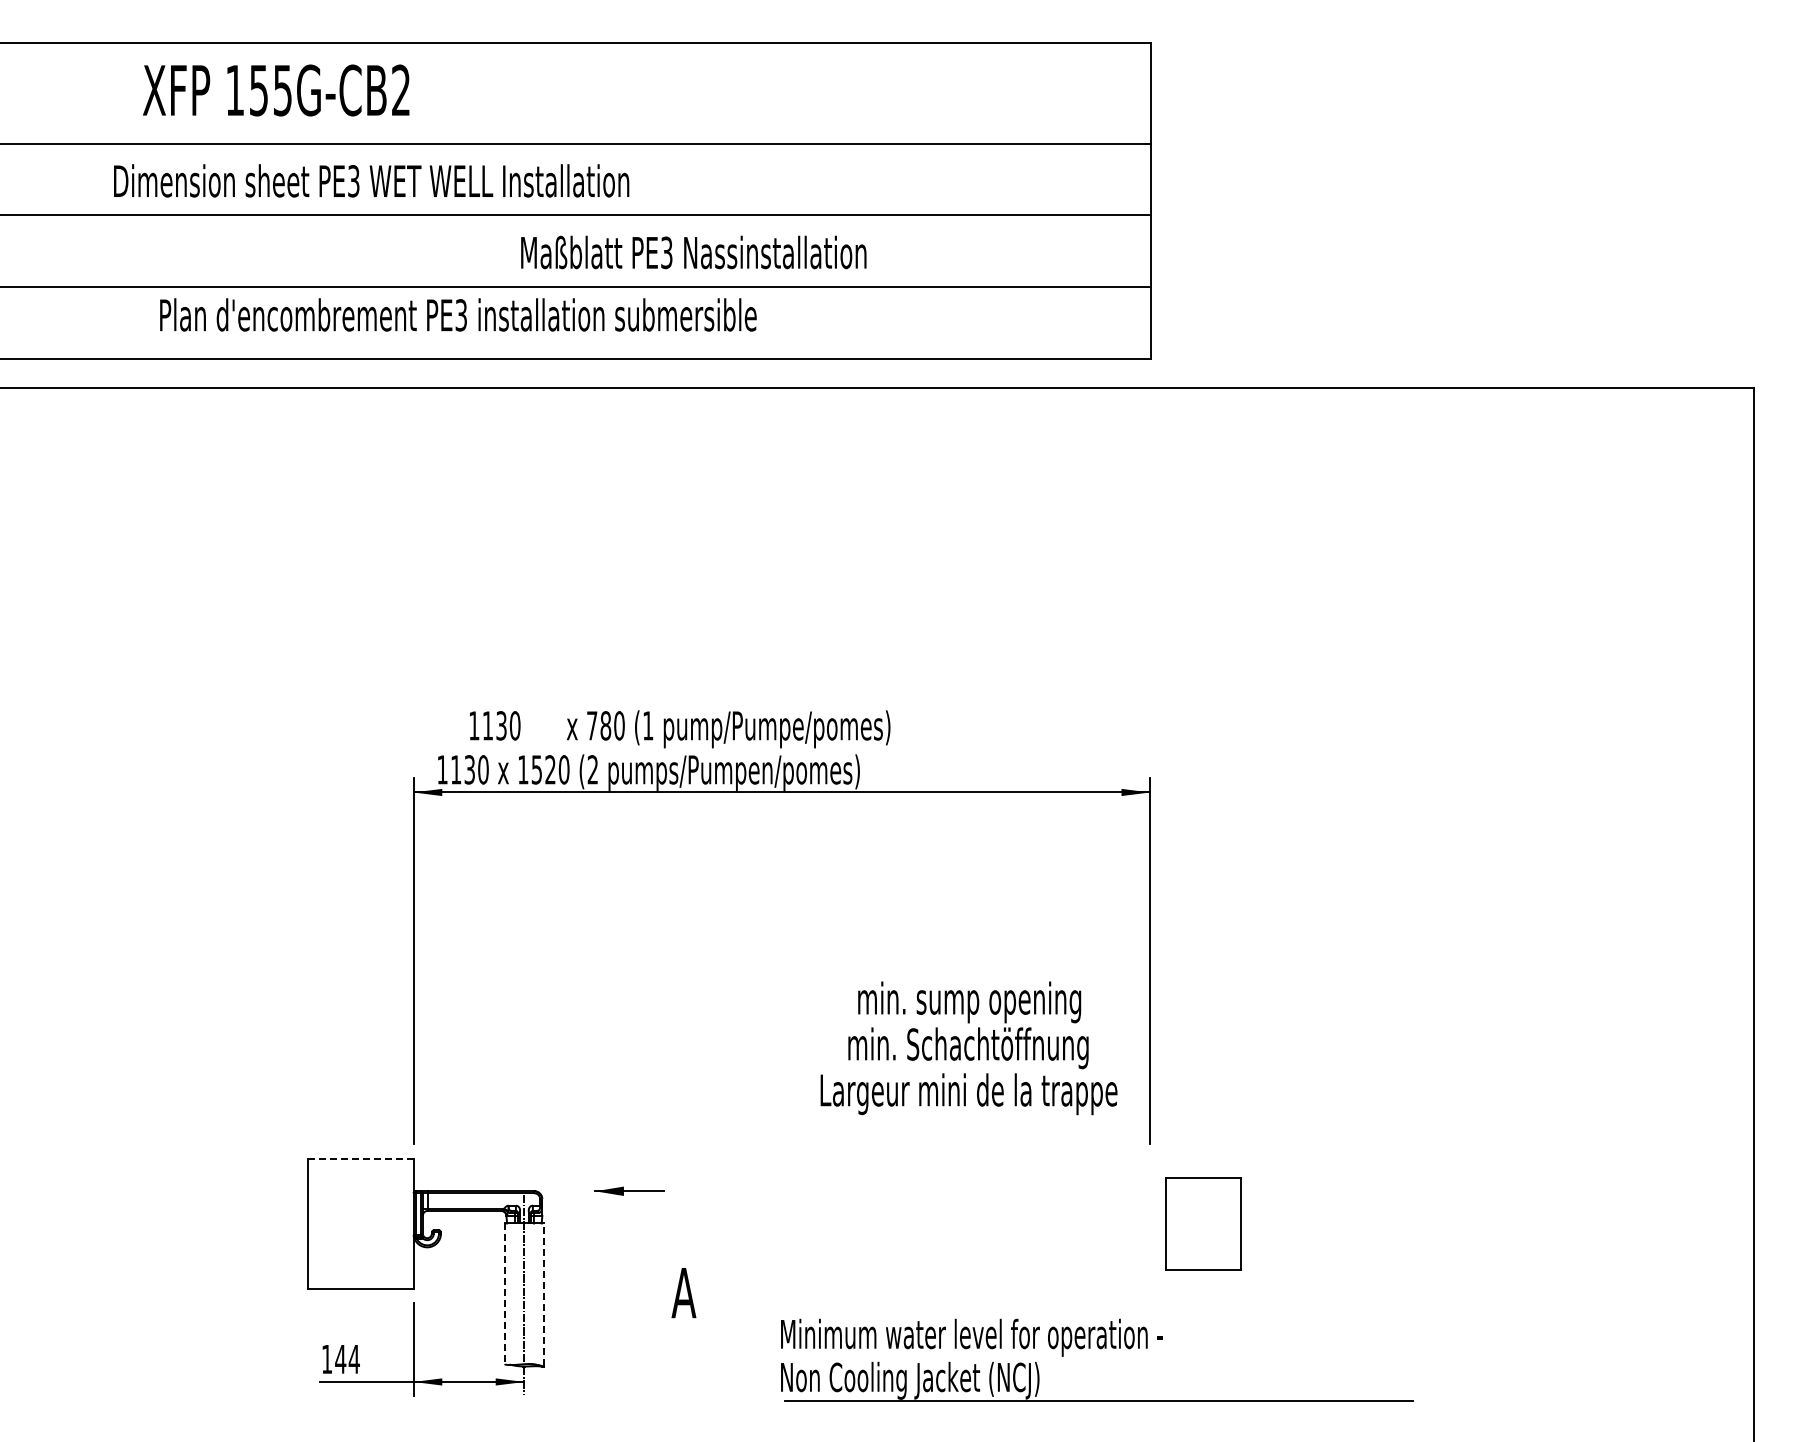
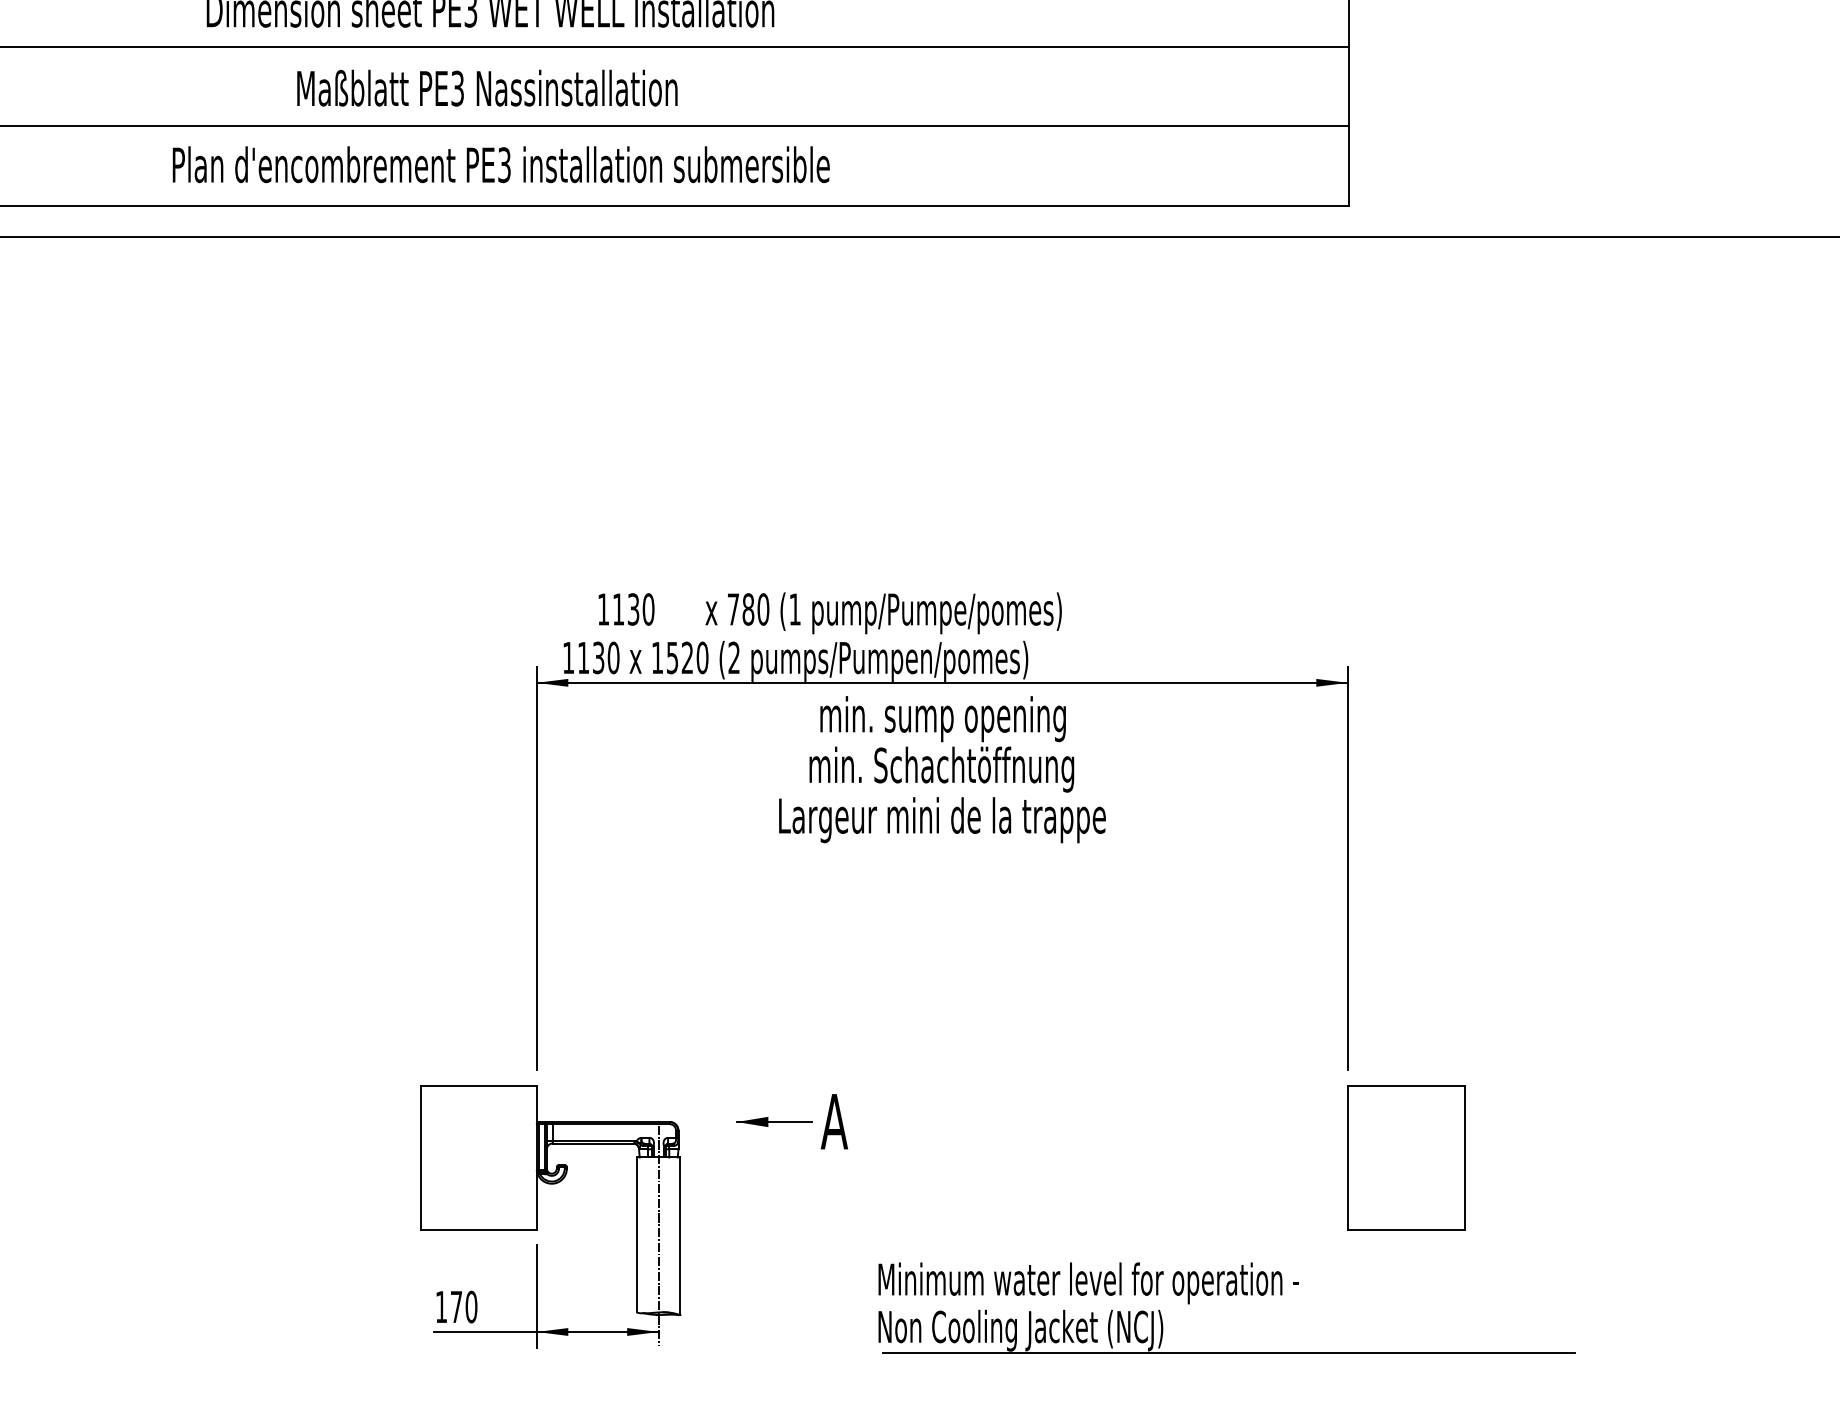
text: (693, 252) -> (487, 88), moved
text: (458, 314) -> (501, 164), moved
text: (968, 1048) -> (941, 769), moved
line: (360, 1158) -> (478, 1085), dashed -> solid
part: (1203, 1223) -> (1406, 1157), size x1.43
text: (683, 1293) -> (833, 1122), moved
line: (504, 1294) -> (636, 1235), dashed -> solid
line: (544, 1294) -> (680, 1235), dashed -> solid
part: (1100, 1349) -> (1230, 1296), moved
text: (347, 1359) -> (463, 1307), 144 -> 170

